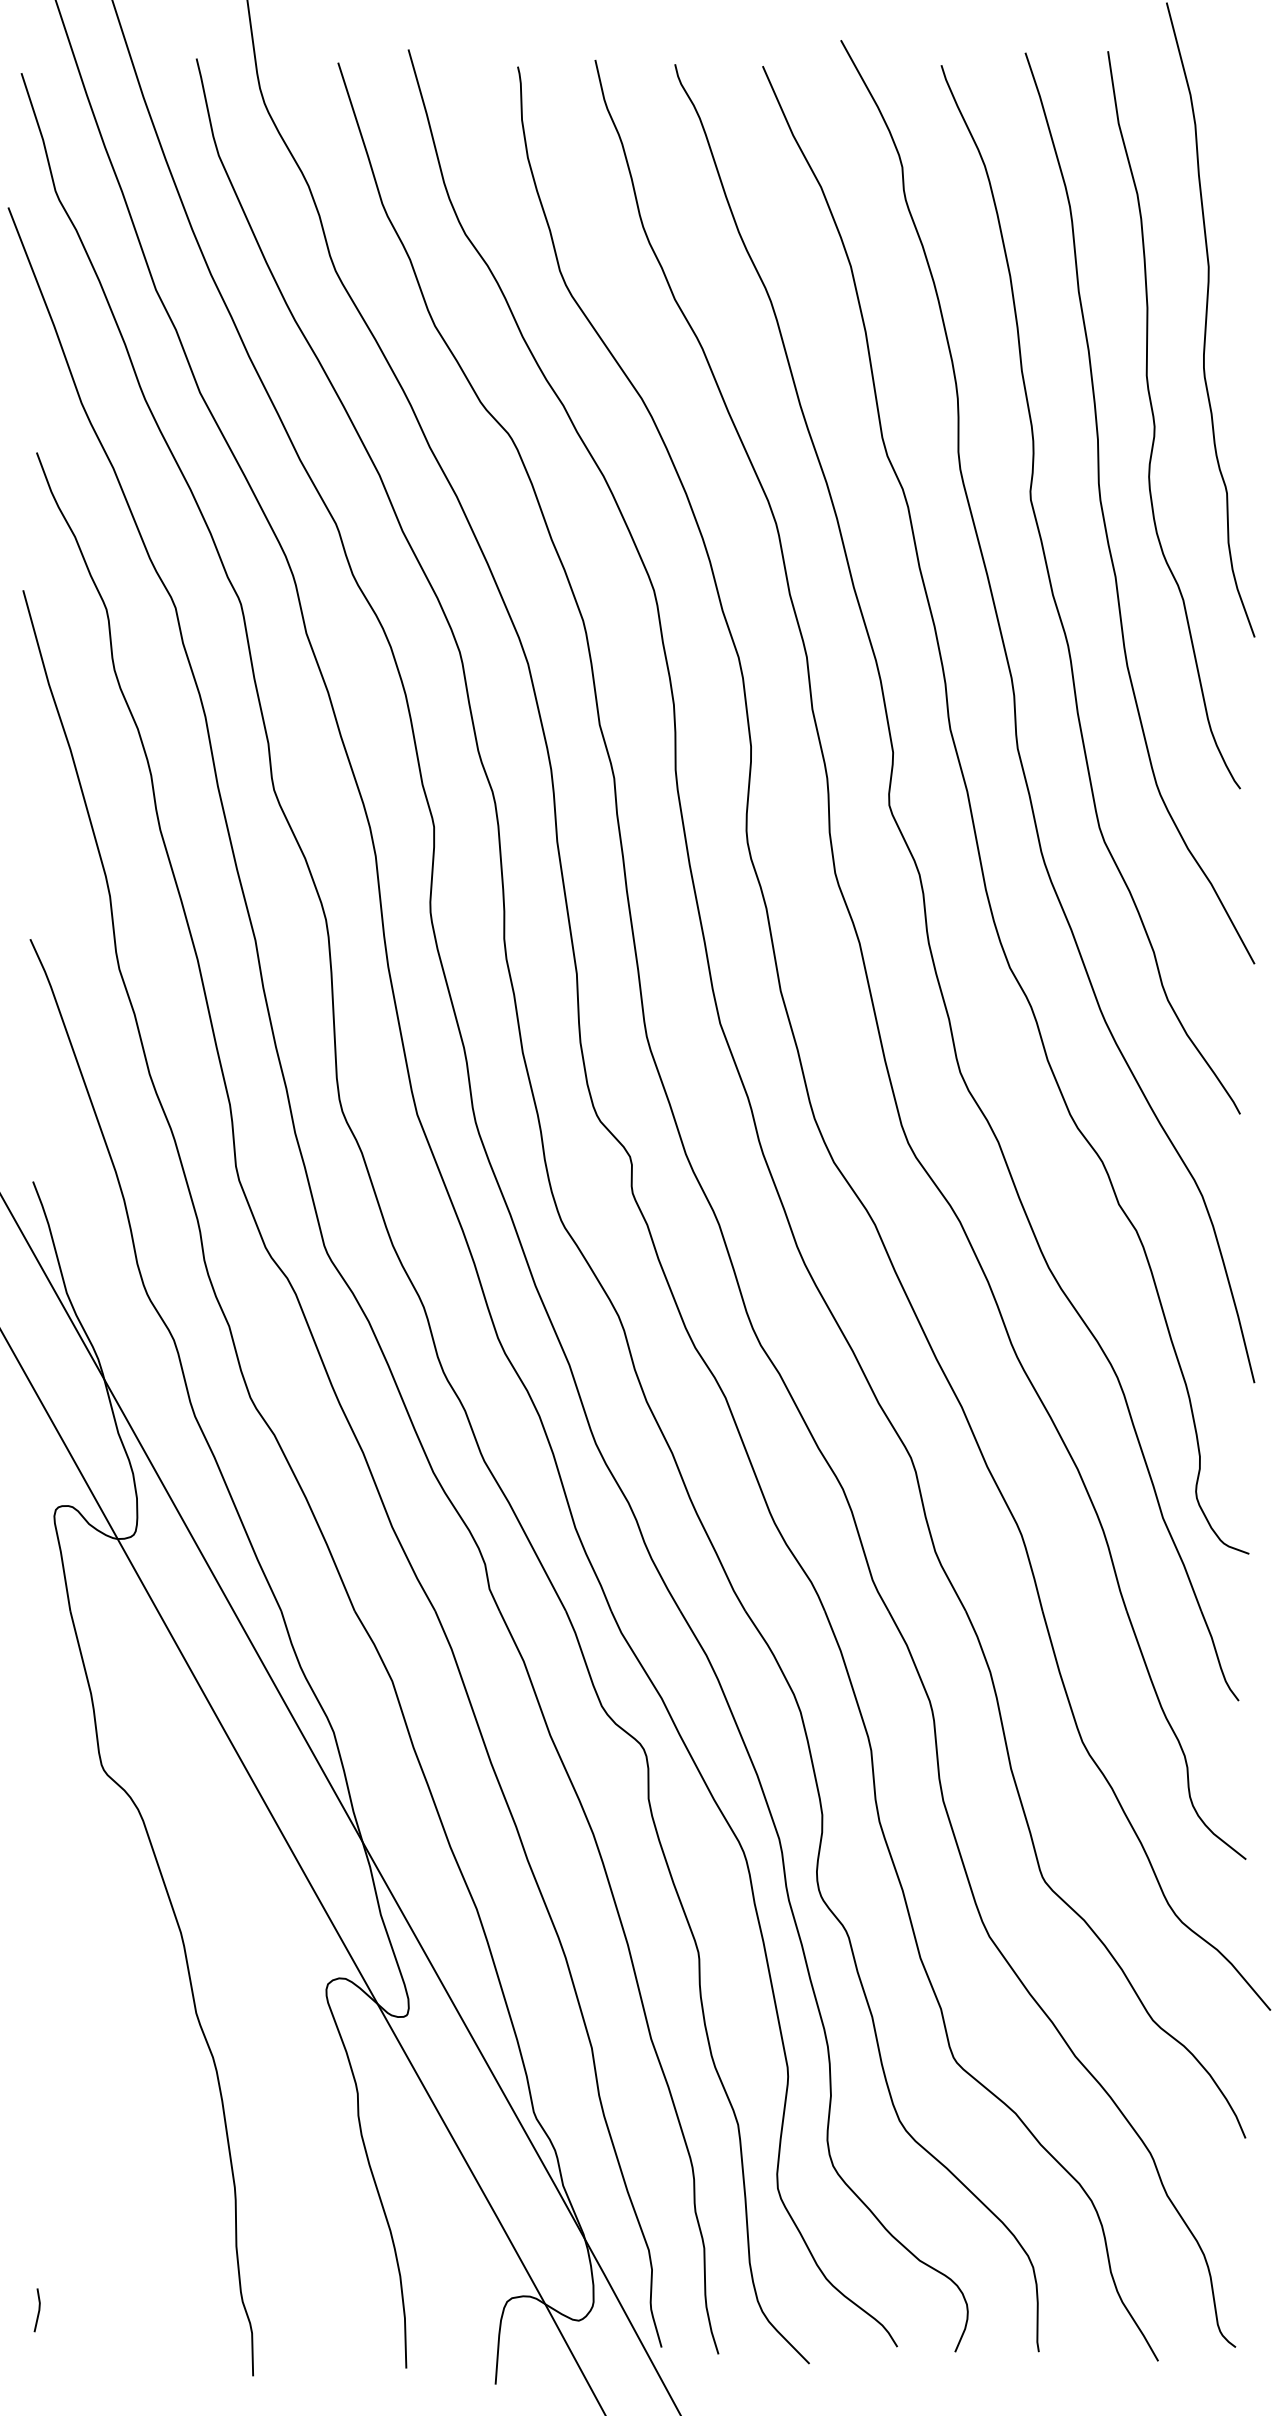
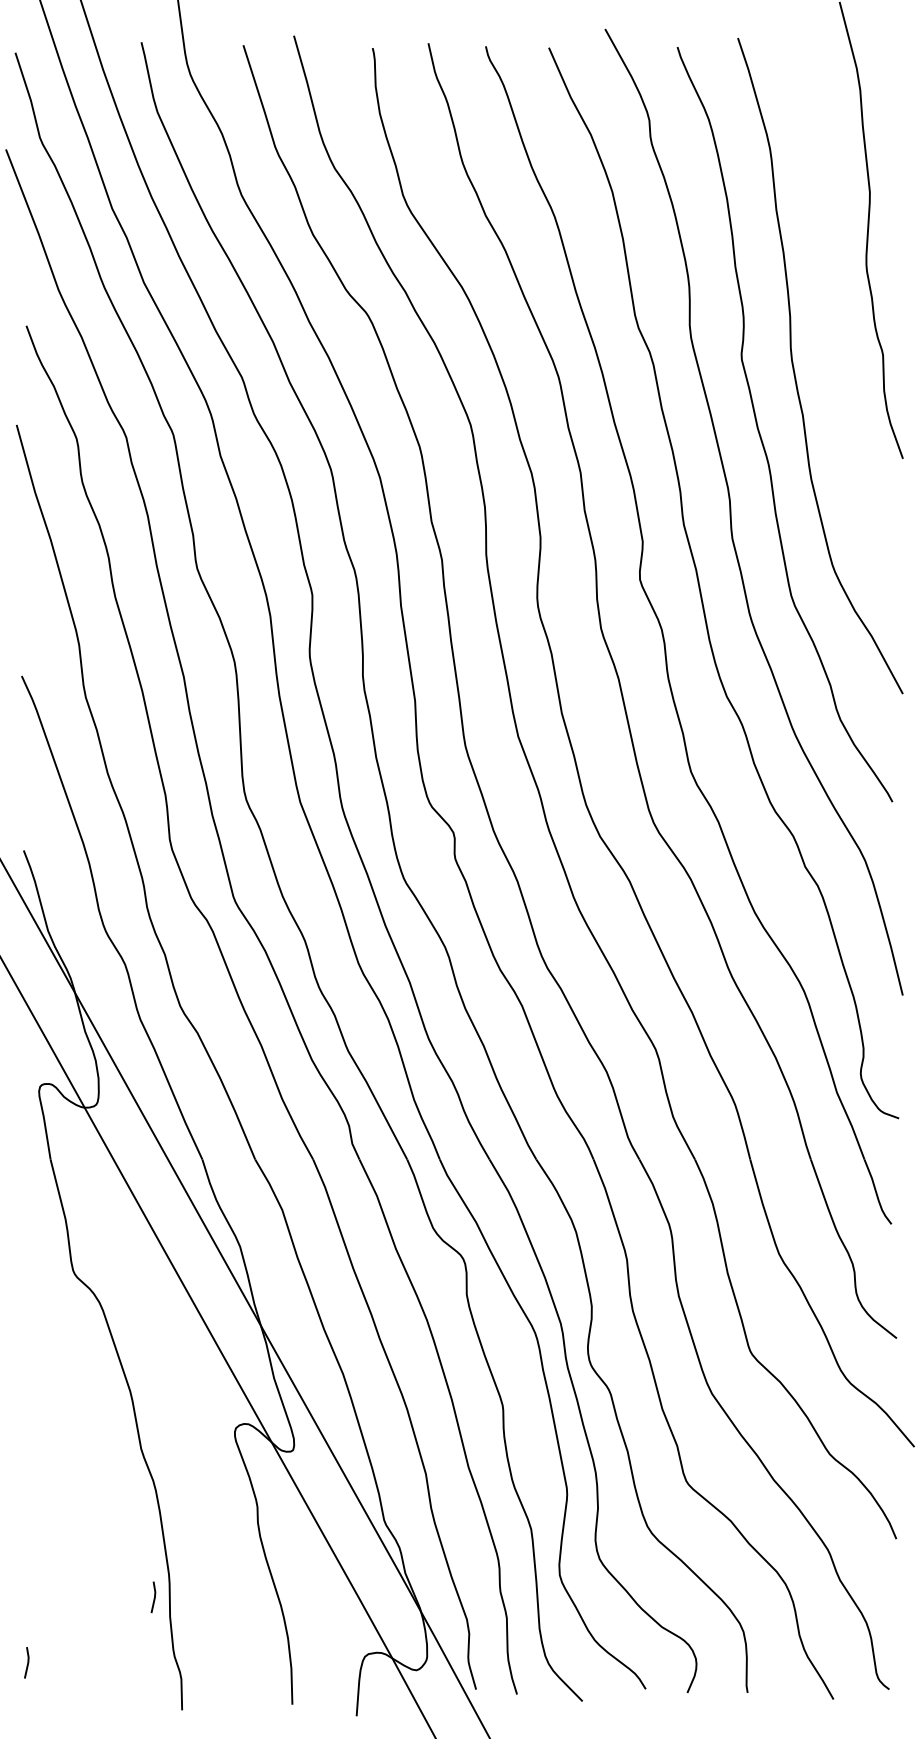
curve: (1155, 423) -> (831, 304), removed
line: (214, 2219) -> (154, 1597), added

